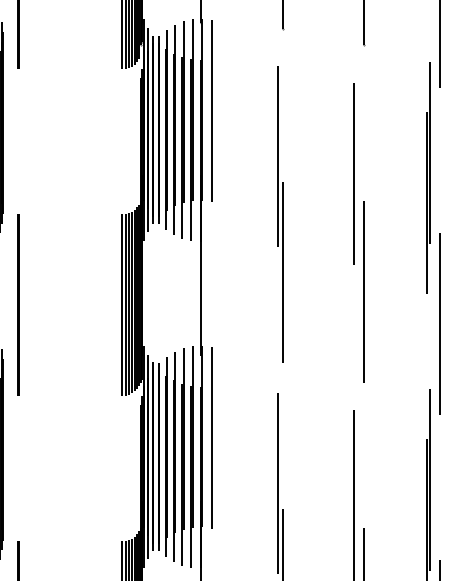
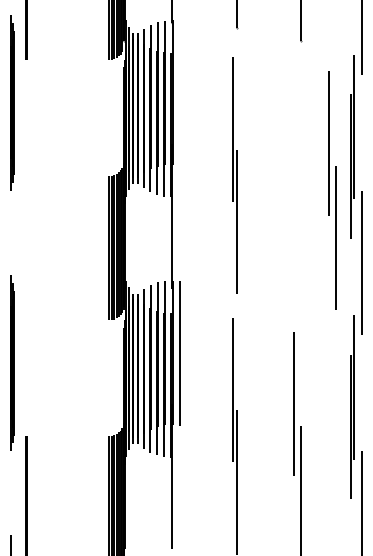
line: (212, 111) -> (180, 93), removed
part: (359, 232) -> (332, 190), moved
line: (18, 304) -> (26, 247), removed

